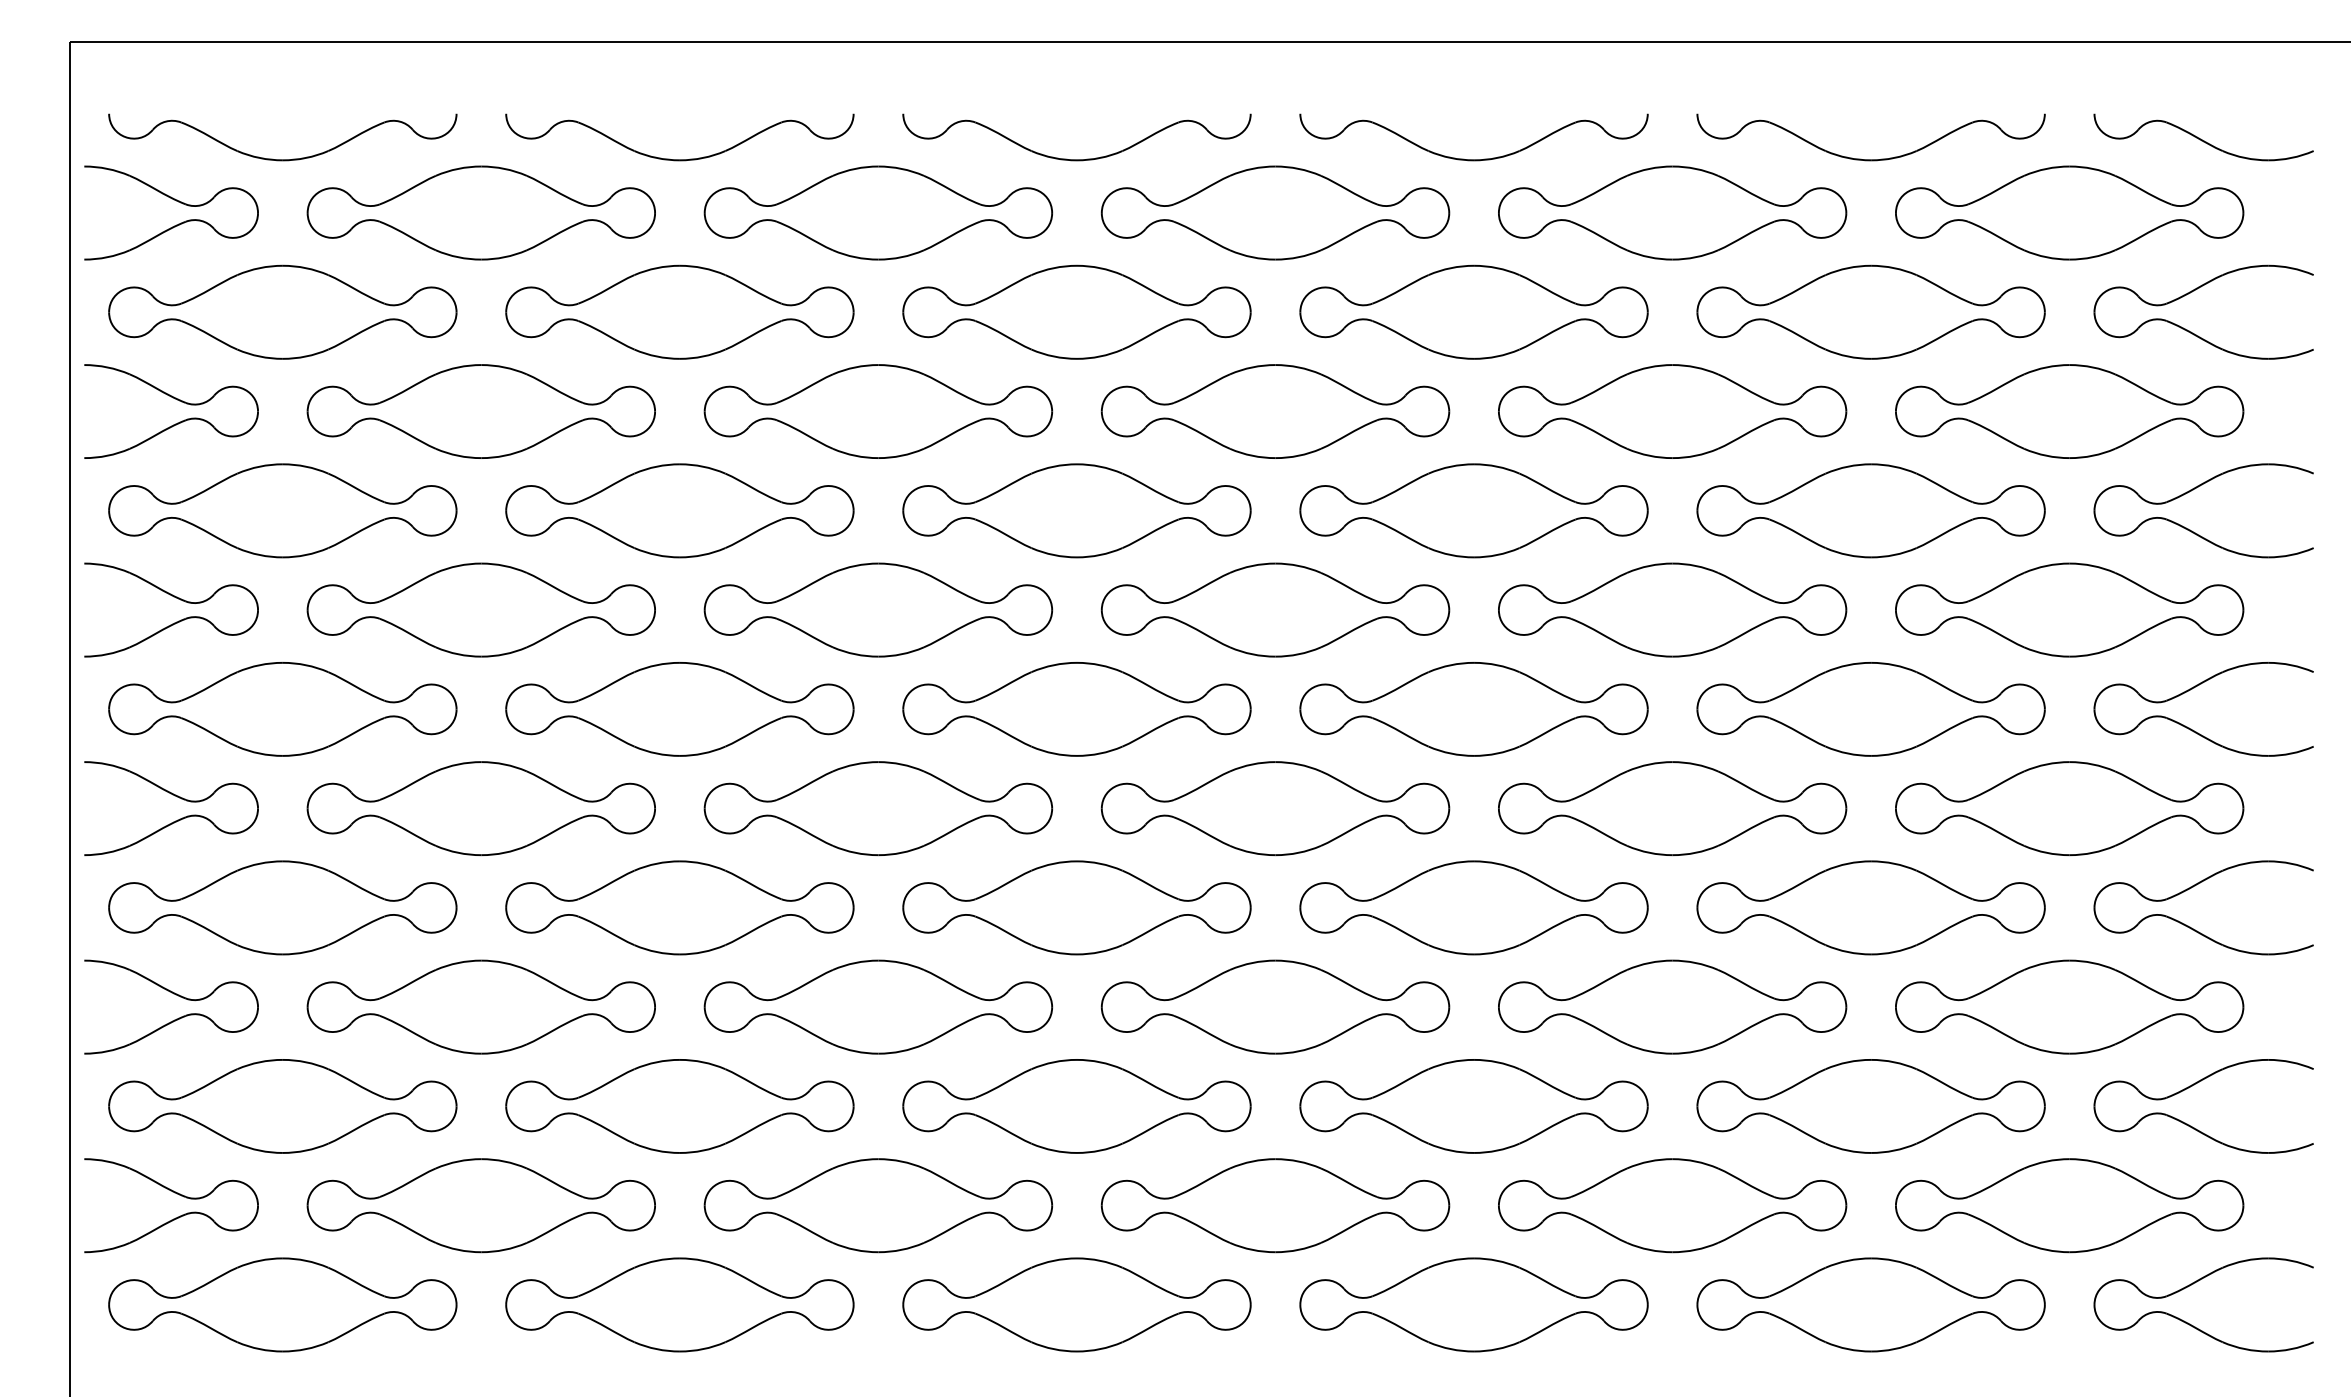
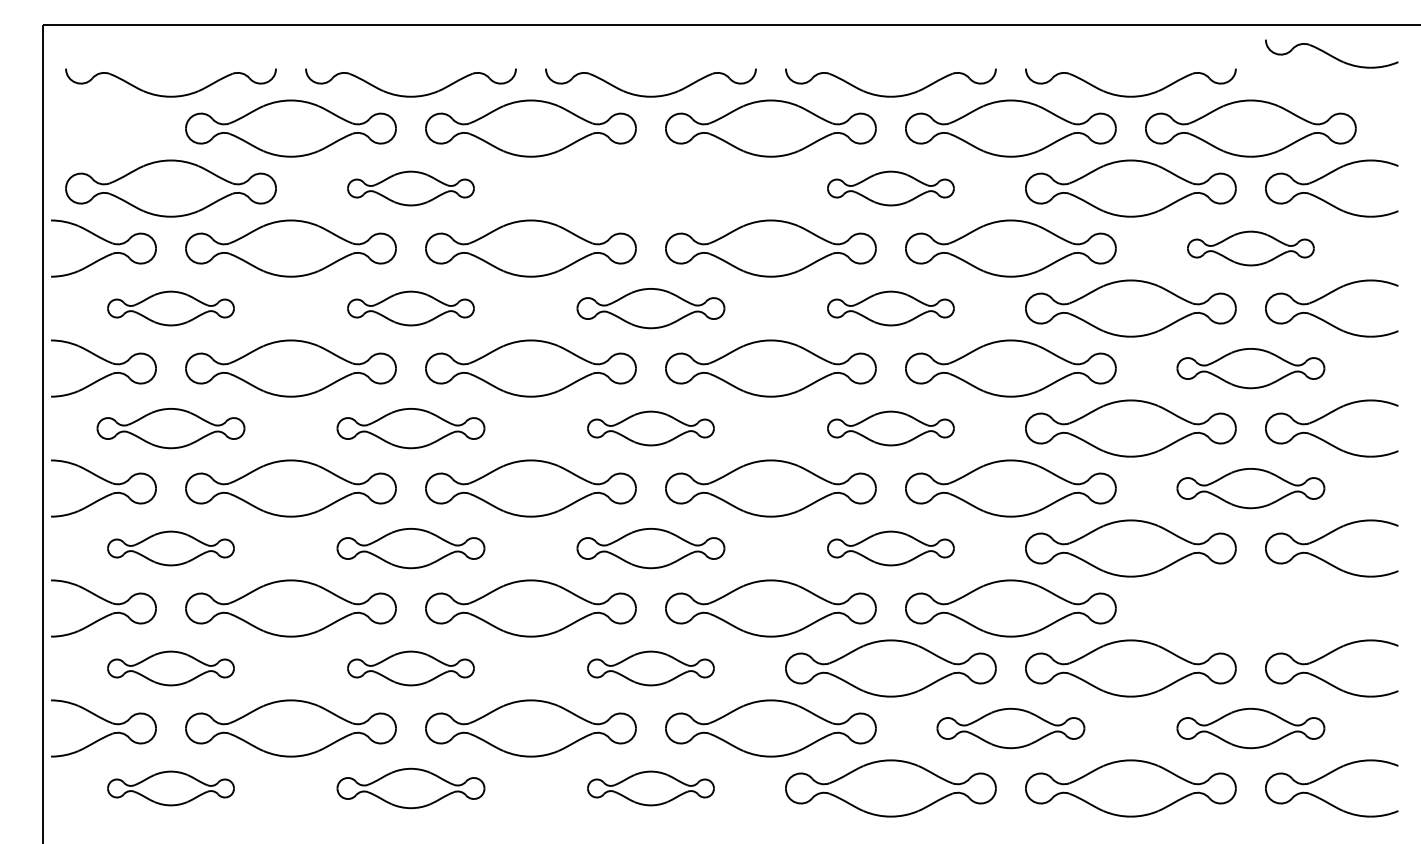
part: (2203, 136) -> (1331, 53), moved
part: (177, 202) -> (107, 122), removed
part: (679, 312) -> (410, 188), size x0.6
part: (1076, 312) -> (650, 188), removed
part: (1473, 312) -> (890, 188), size x0.6
part: (2069, 411) -> (1250, 248), size x0.6
part: (281, 510) -> (170, 308), size x0.6
part: (679, 510) -> (410, 308), size x0.6
part: (1076, 510) -> (650, 308), size x0.7
part: (1473, 510) -> (890, 308), size x0.6
part: (2069, 609) -> (1250, 368), size x0.7
part: (281, 709) -> (170, 428), size x0.7
part: (679, 709) -> (410, 428), size x0.7
part: (1076, 709) -> (650, 428), size x0.6
part: (1473, 709) -> (890, 428), size x0.6
part: (2069, 808) -> (1250, 488), size x0.7
part: (281, 907) -> (170, 548), size x0.6
part: (679, 907) -> (410, 548), size x0.7
part: (1076, 907) -> (650, 548), size x0.7
part: (1473, 907) -> (890, 548), size x0.6
part: (2069, 1007) -> (1250, 608), removed
part: (281, 1106) -> (170, 668), size x0.6
part: (679, 1106) -> (410, 668), size x0.6
part: (1076, 1106) -> (650, 668), size x0.6
part: (1671, 1205) -> (1010, 728), size x0.7
part: (2069, 1205) -> (1250, 728), size x0.7
part: (281, 1304) -> (170, 788), size x0.6
part: (679, 1304) -> (410, 788), size x0.7
part: (1076, 1304) -> (650, 788), size x0.6

